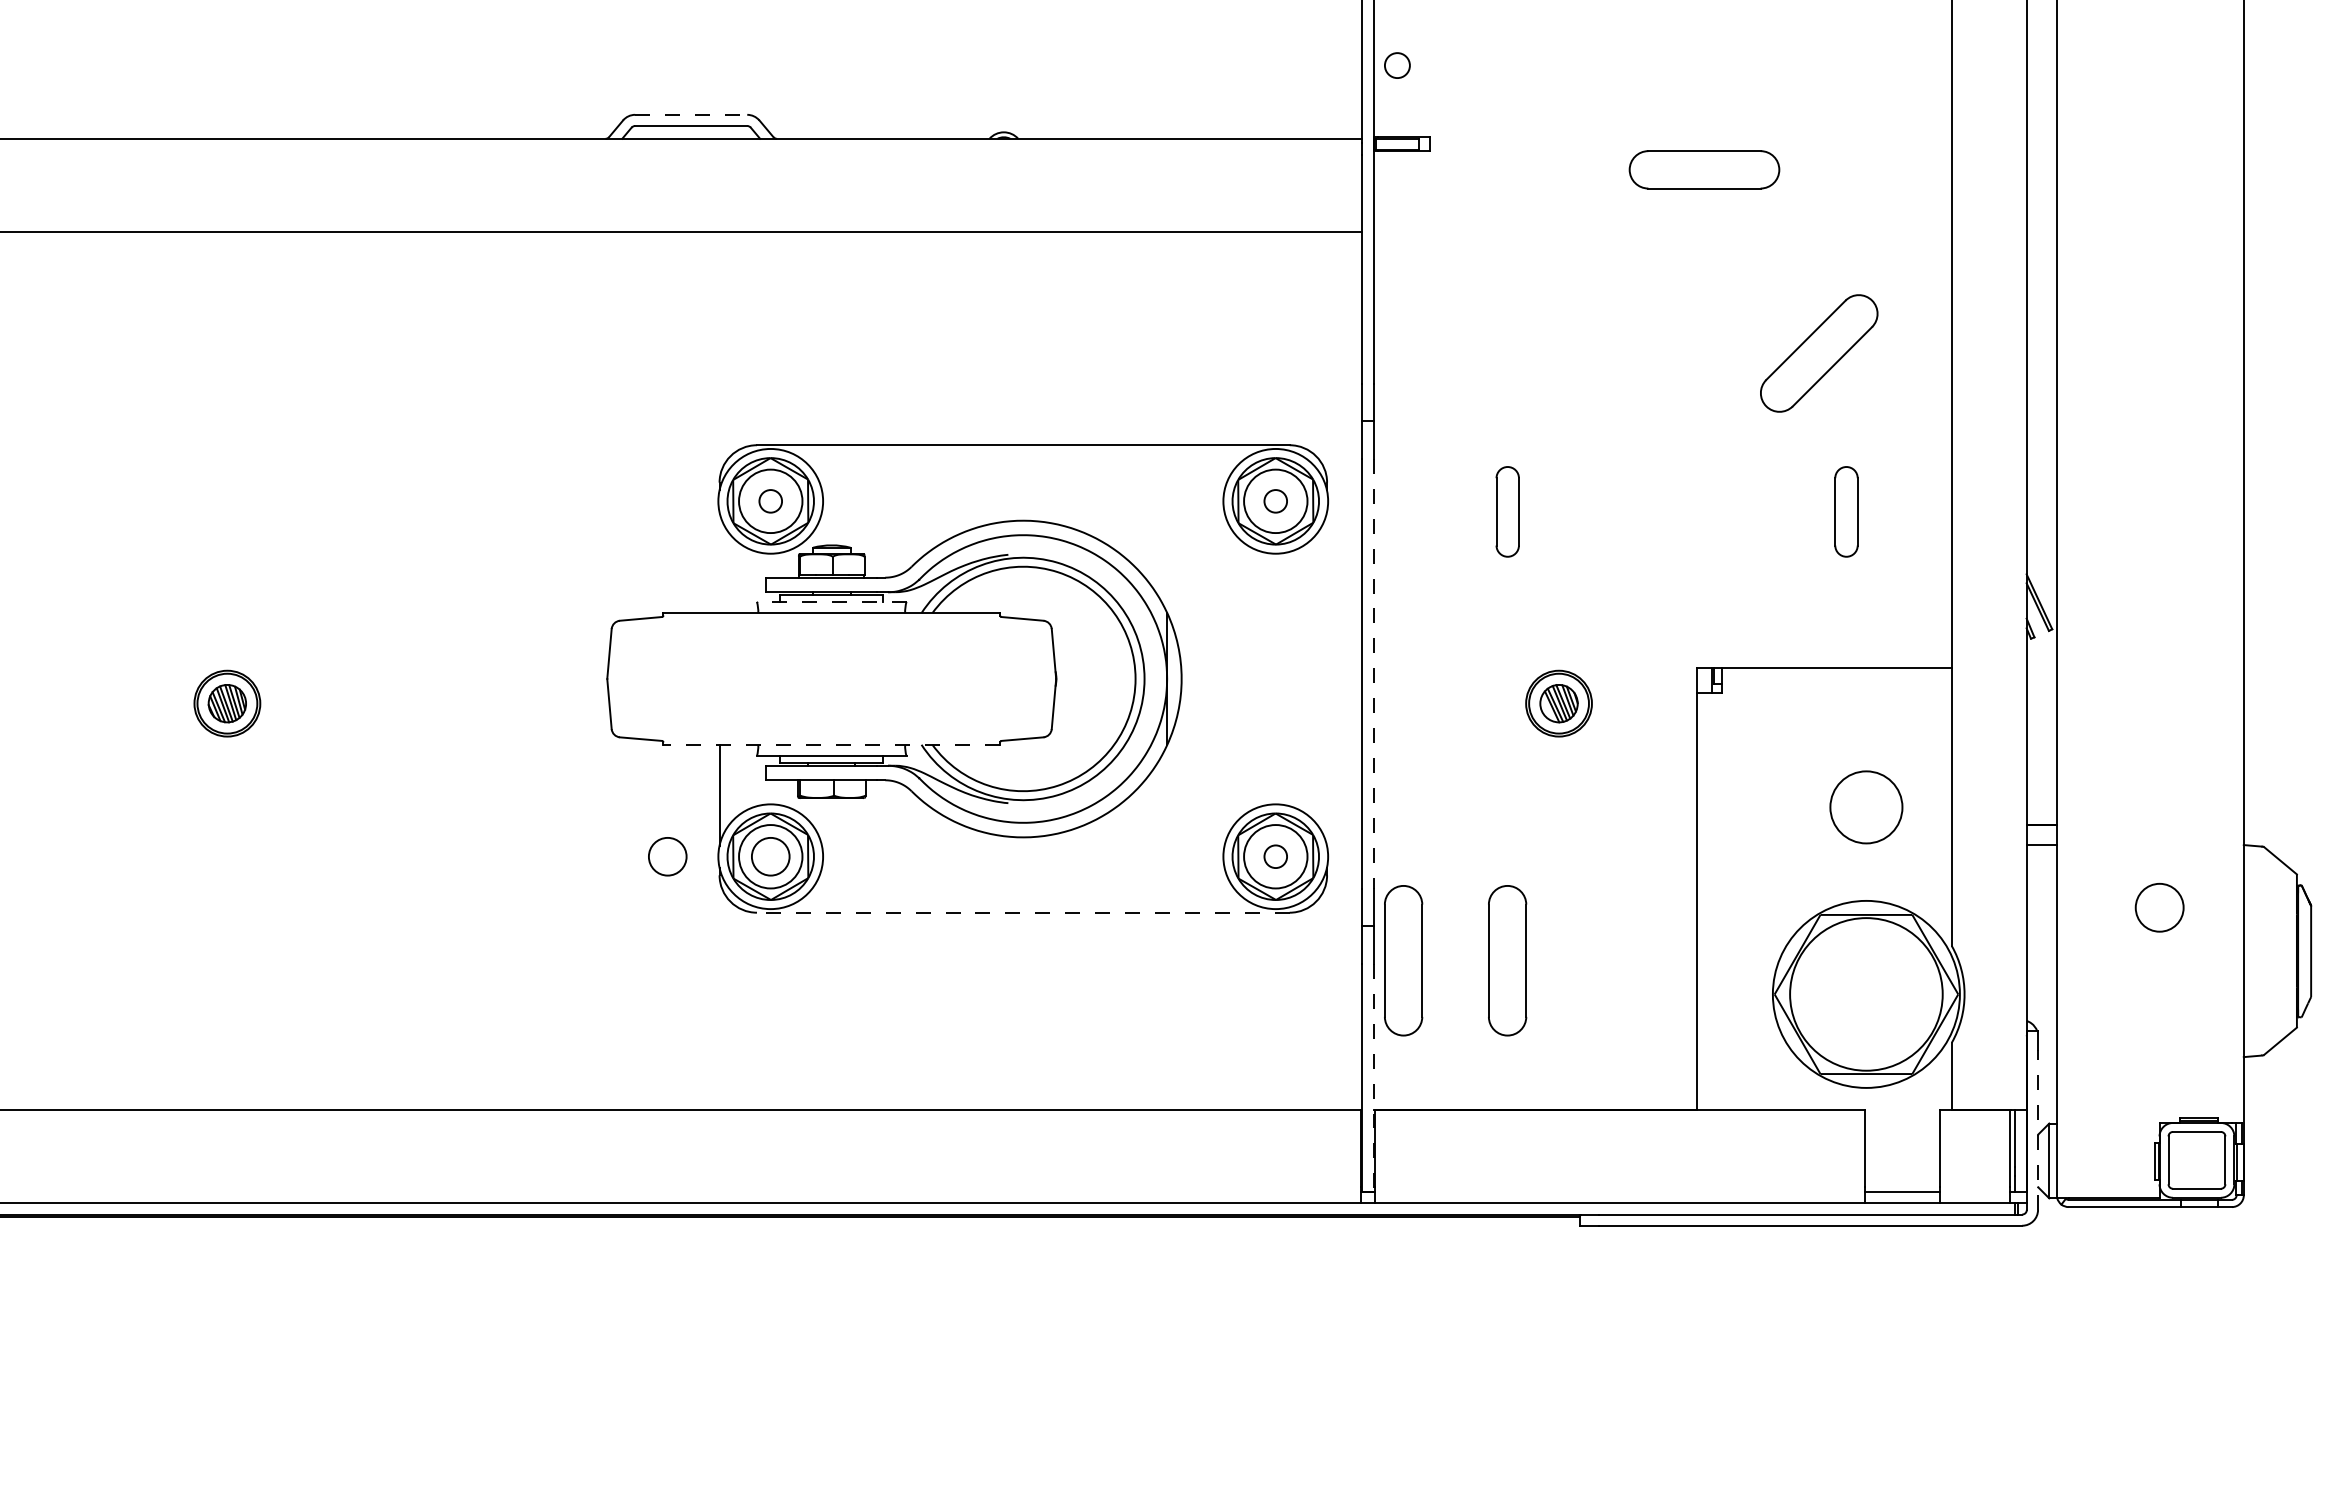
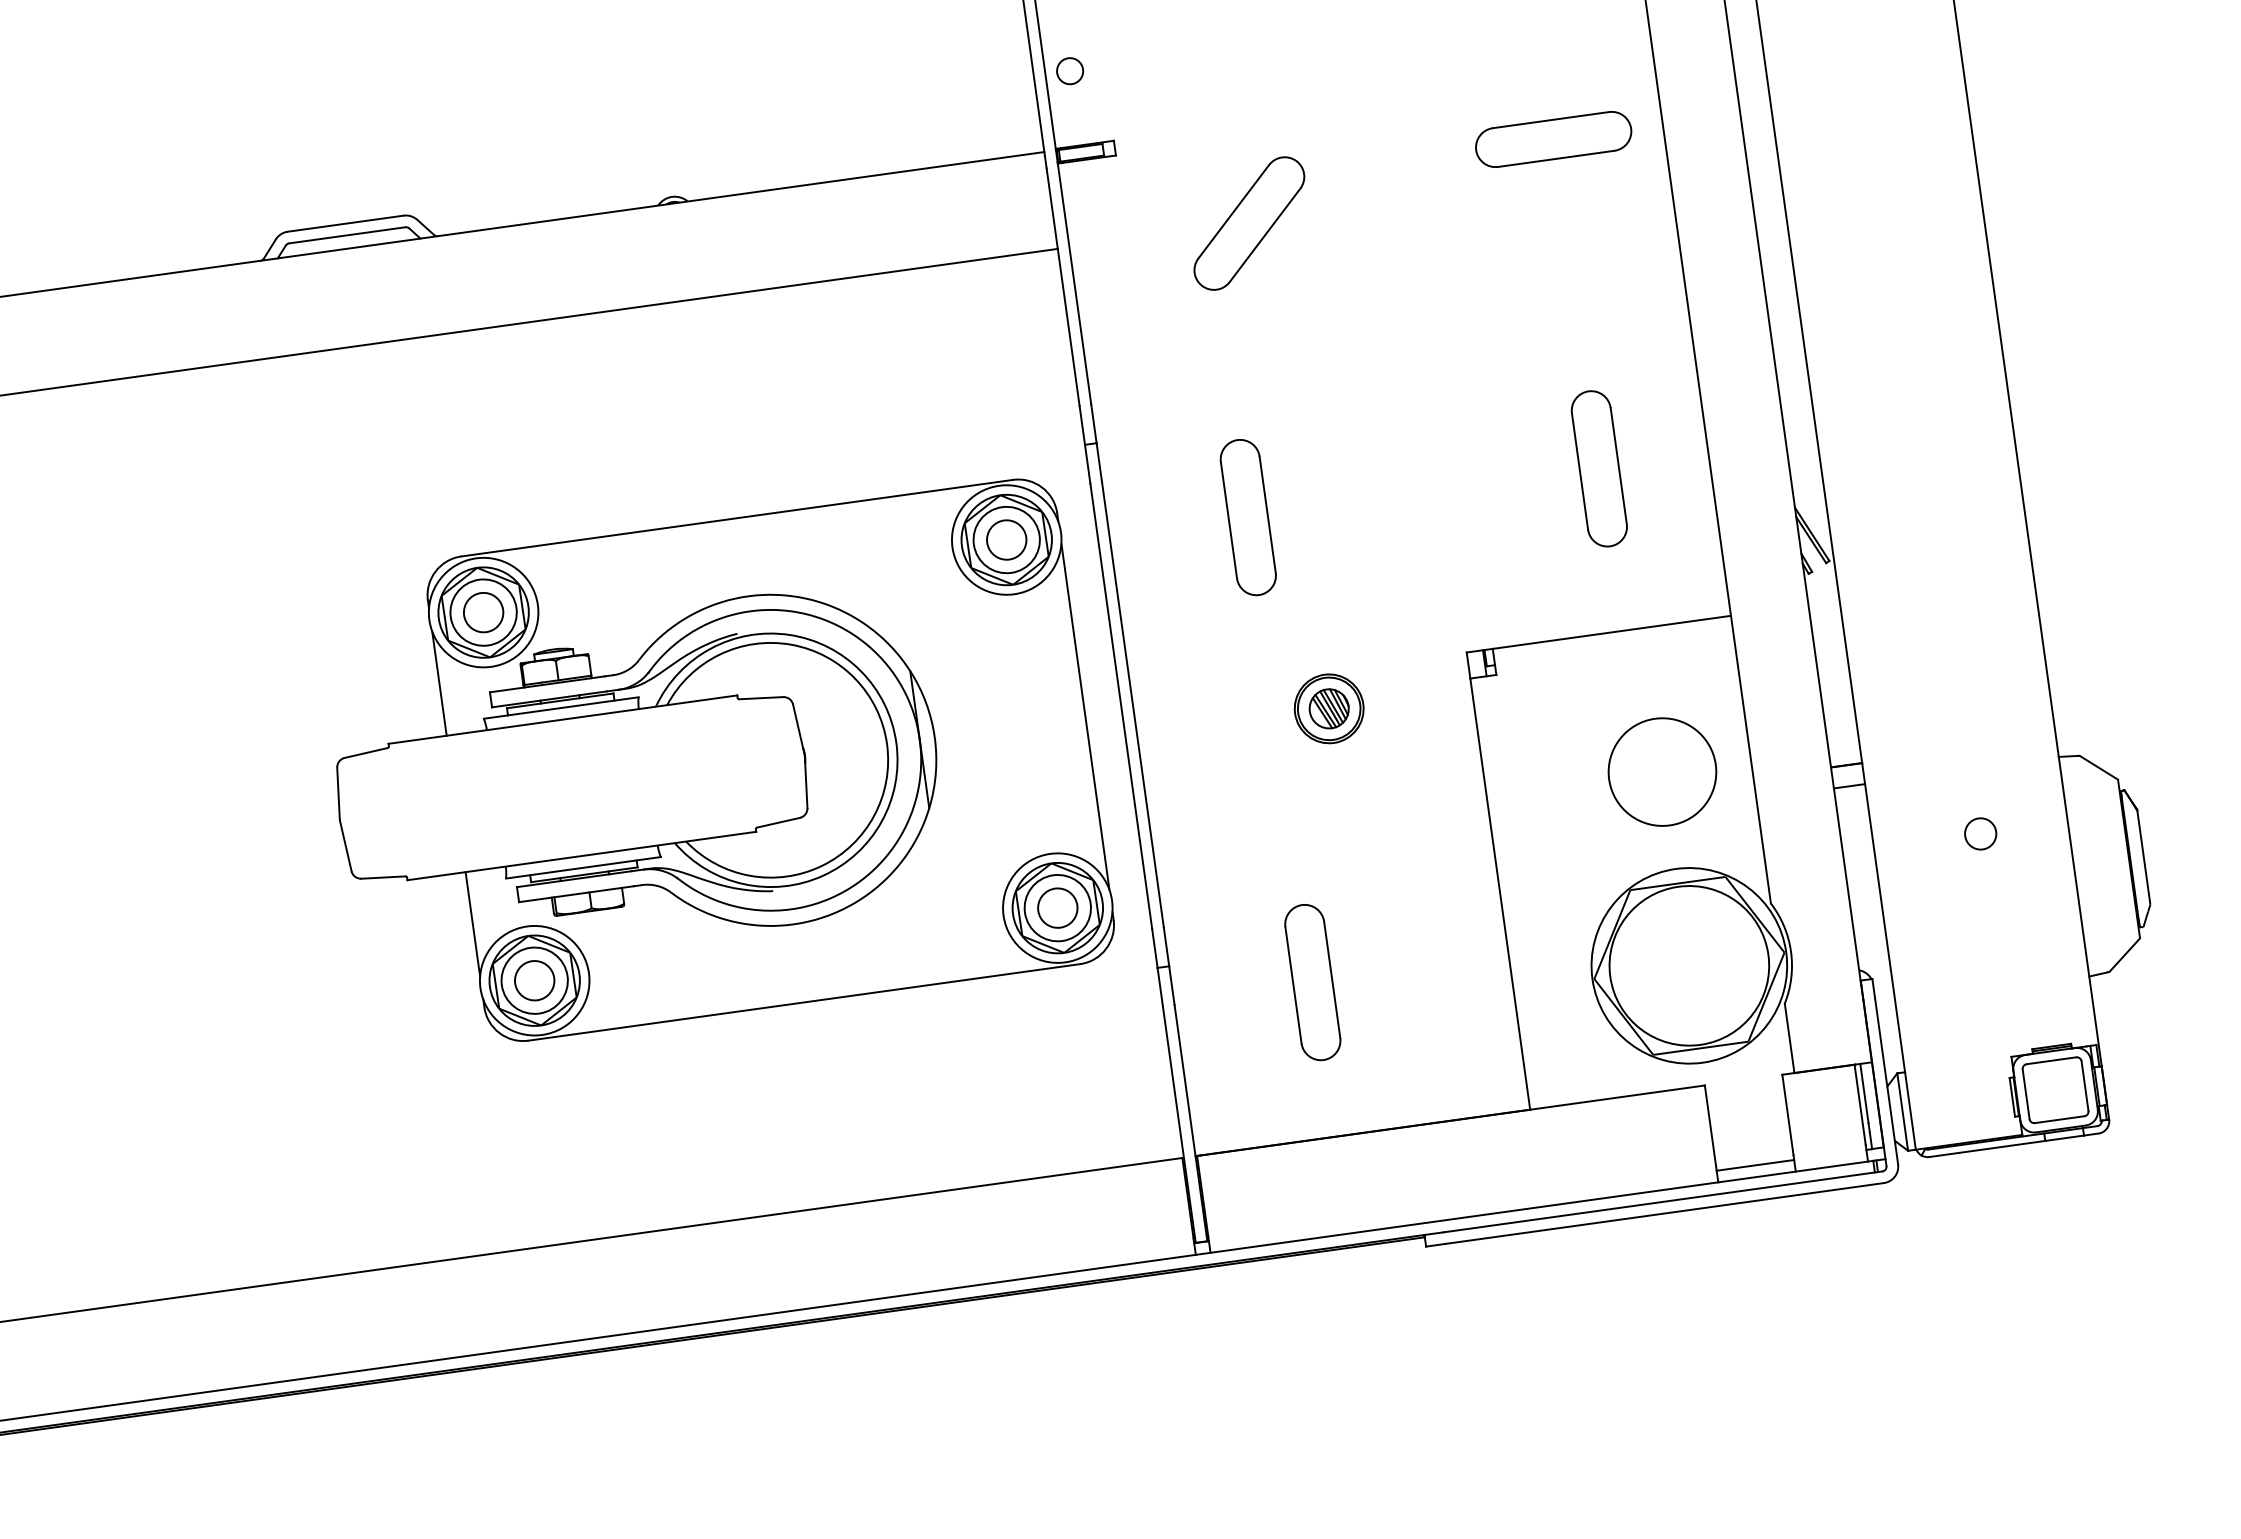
line: (691, 114) -> (345, 223), dashed -> solid
part: (1704, 169) -> (1553, 139), moved
part: (1819, 353) -> (1249, 223), moved
circle: (770, 501) -> (483, 612), size x1.67
circle: (1275, 501) -> (1006, 540), size x1.67
part: (1507, 511) -> (1248, 517), size x1.67
part: (1846, 511) -> (1599, 468), size x1.67
line: (719, 562) -> (439, 683), added
line: (831, 601) -> (560, 707), dashed -> solid
line: (1373, 674) -> (1132, 705), dashed -> solid
line: (1327, 678) -> (1085, 716), added
line: (831, 744) -> (581, 855), dashed -> solid
circle: (1866, 807) -> (1662, 772), size x1.43
circle: (667, 856) -> (427, 995), removed
circle: (1275, 856) -> (1057, 907), size x1.67
circle: (2159, 907) -> (1980, 833), size x0.62
line: (1022, 912) -> (803, 1002), dashed -> solid
part: (1403, 960) -> (1205, 997), removed
line: (1373, 1078) -> (1190, 1123), dashed -> solid
line: (2038, 1129) -> (1887, 1081), dashed -> solid

